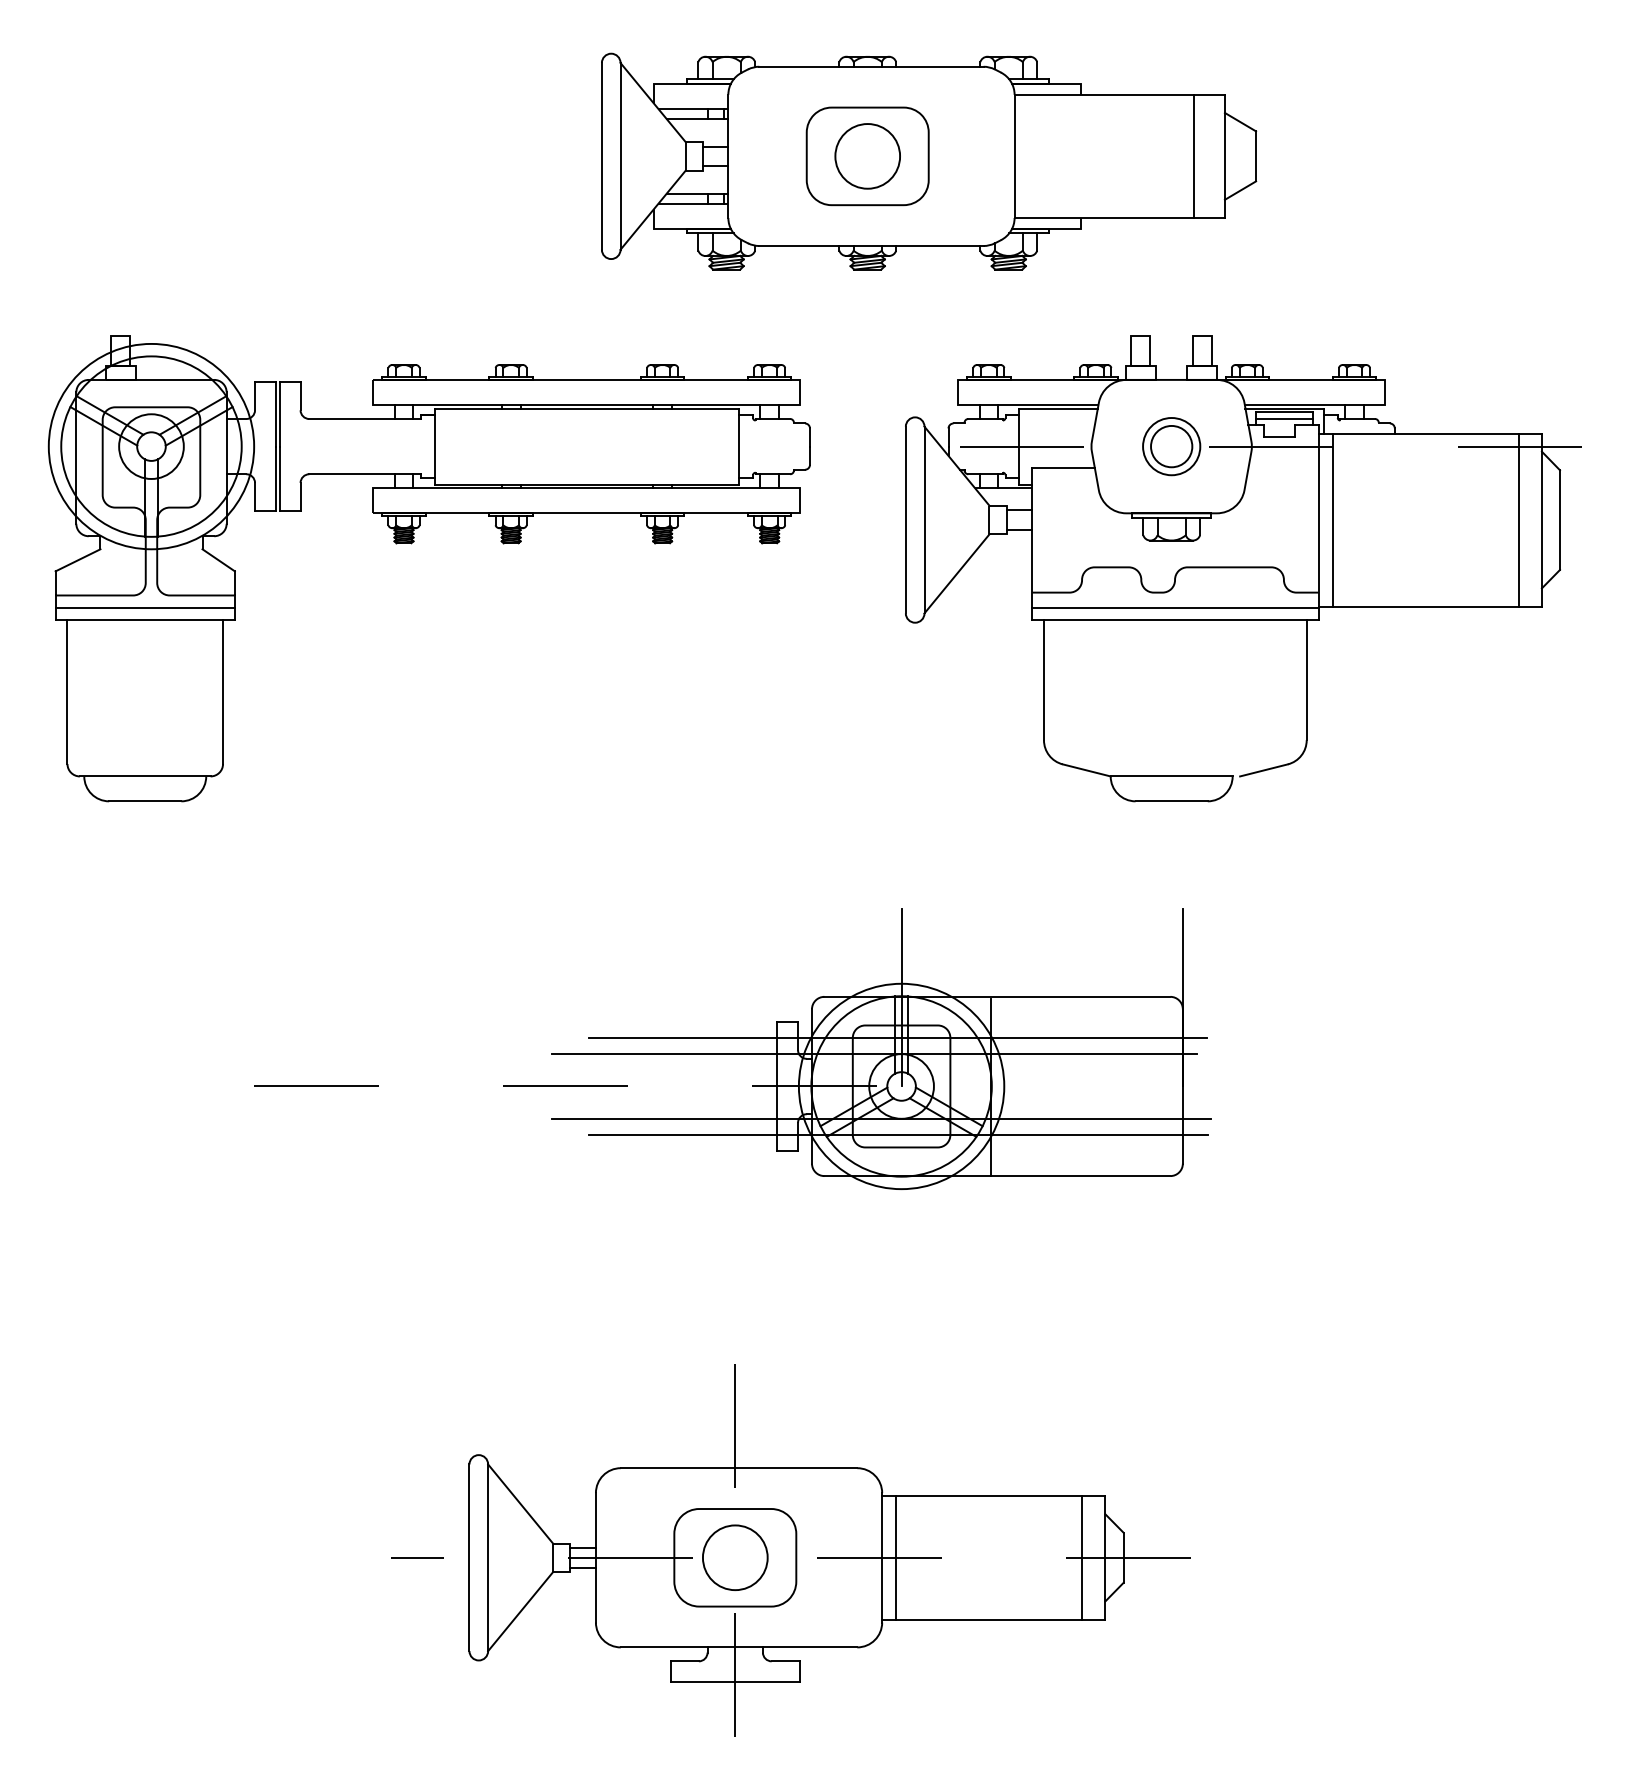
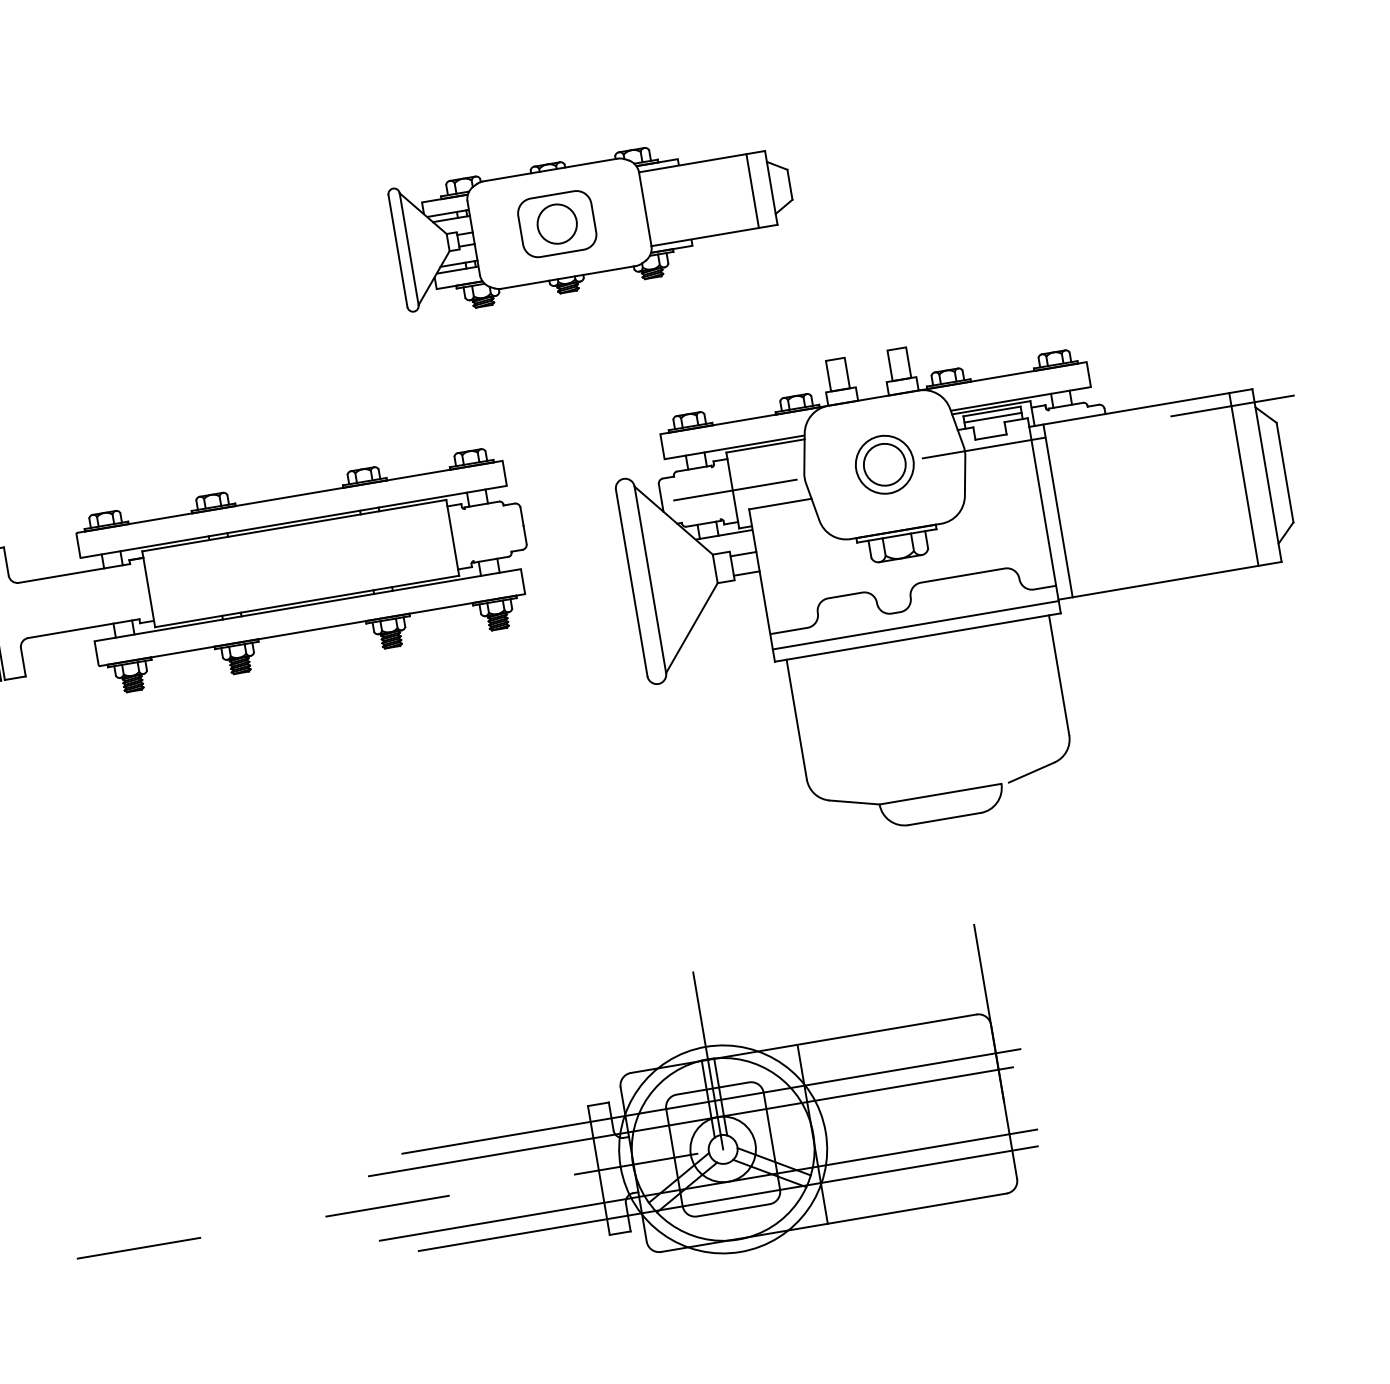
part: (929, 161) -> (594, 220), size x0.6

